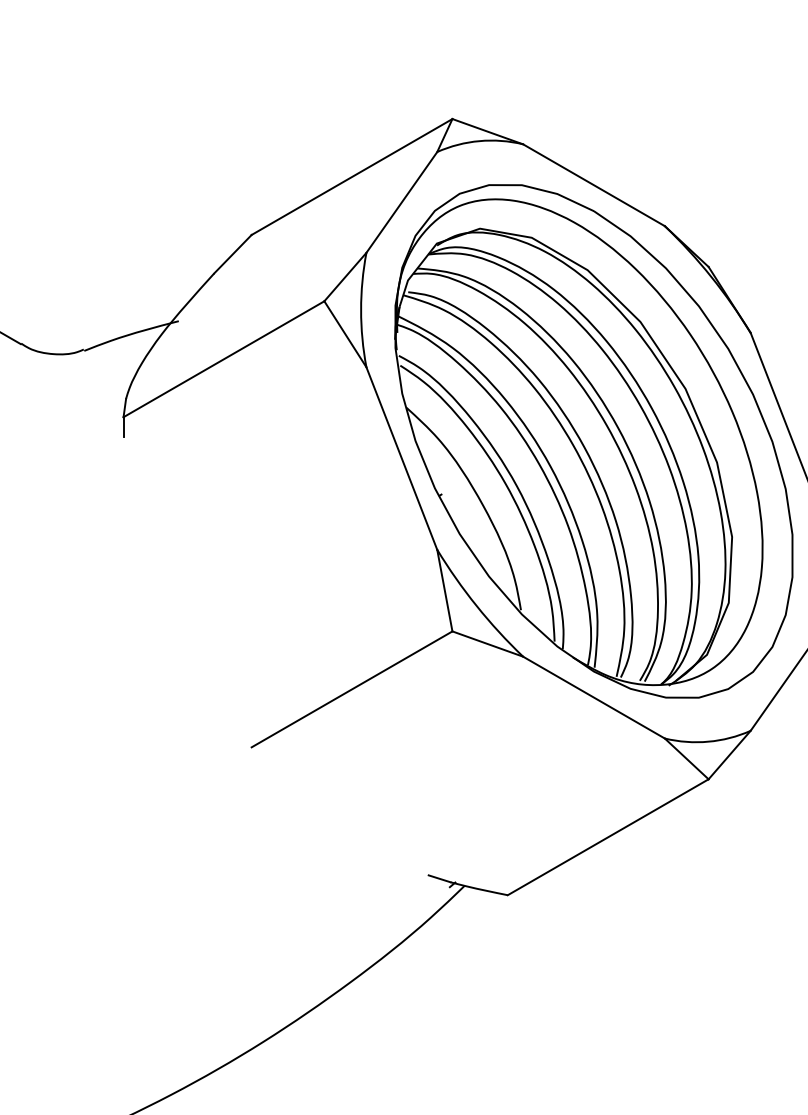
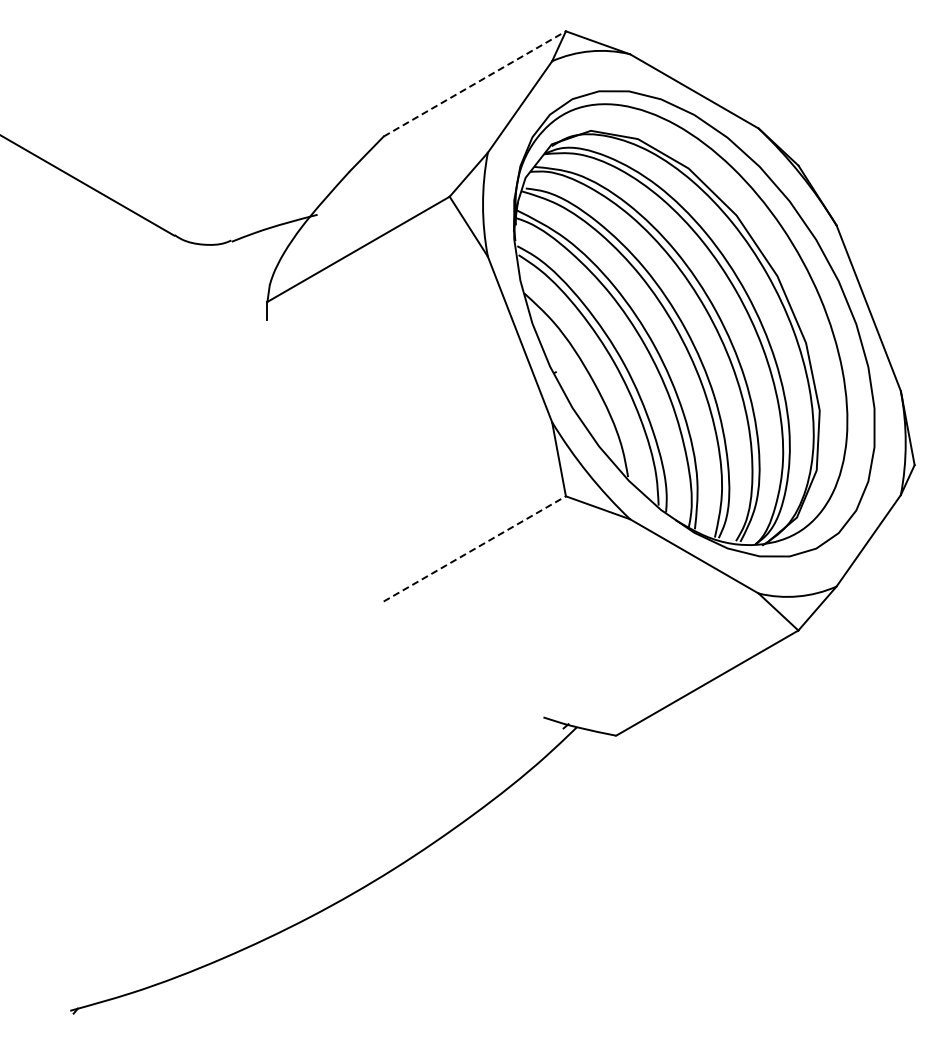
line: (352, 176) -> (475, 83), solid -> dashed
line: (352, 688) -> (475, 548), solid -> dashed

